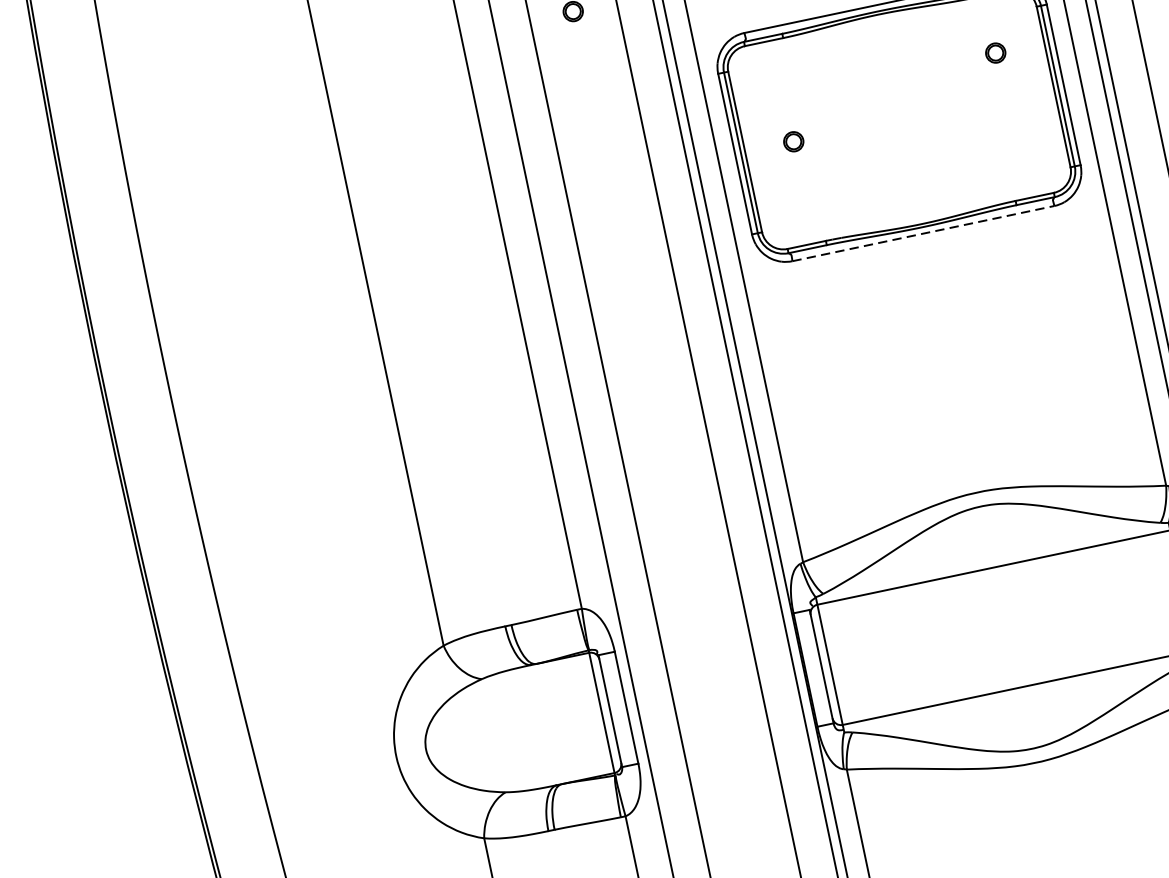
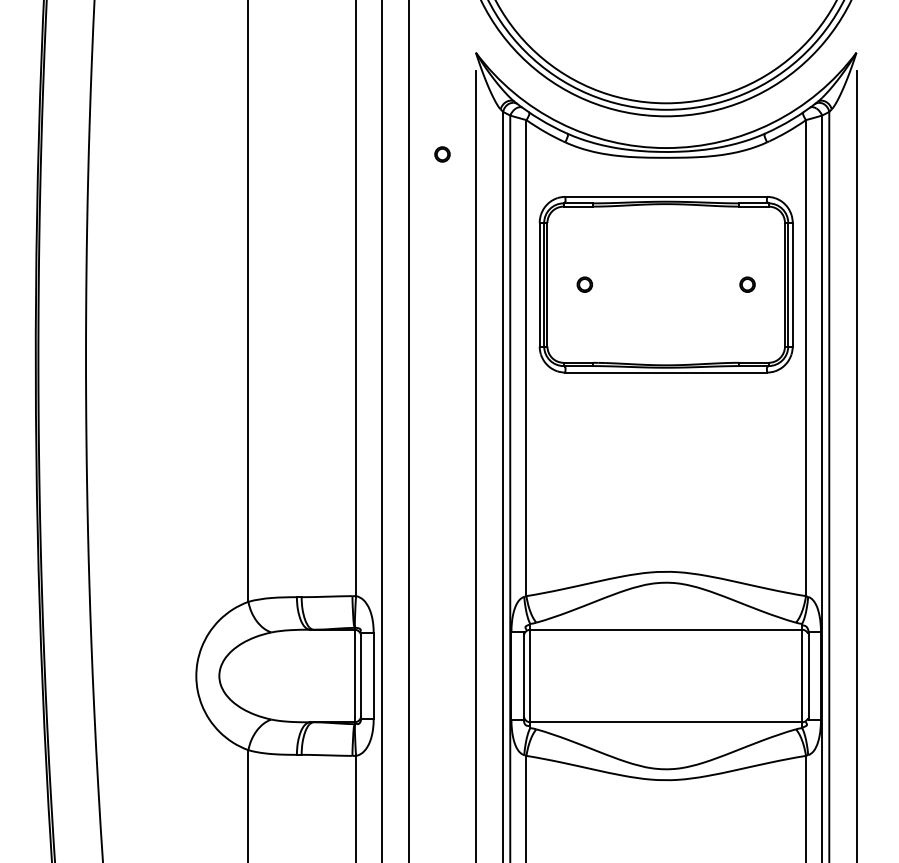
circle: (995, 52) -> (747, 284), moved
line: (923, 233) -> (666, 372), dashed -> solid

